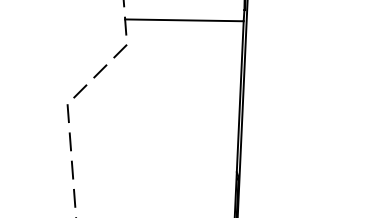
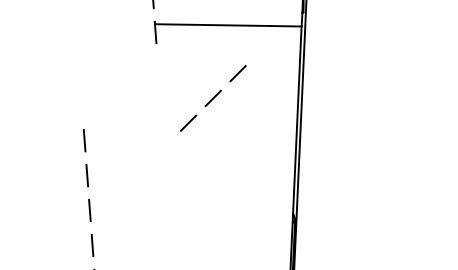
line: (100, 71) -> (213, 98), moved

